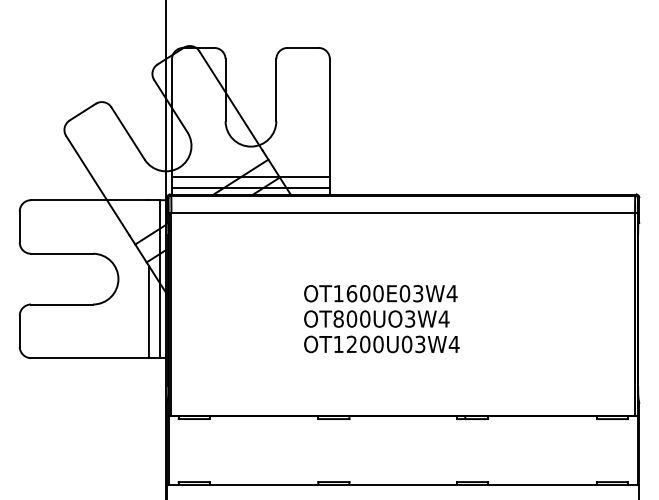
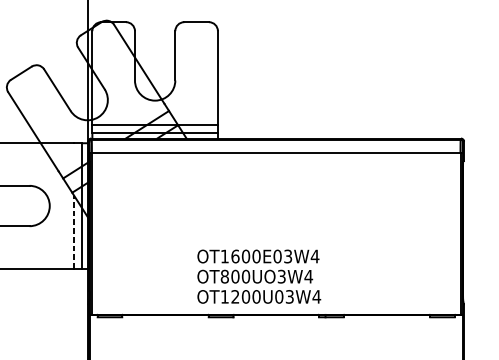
line: (148, 311) -> (73, 231), solid -> dashed
text: (381, 319) -> (258, 277), moved

